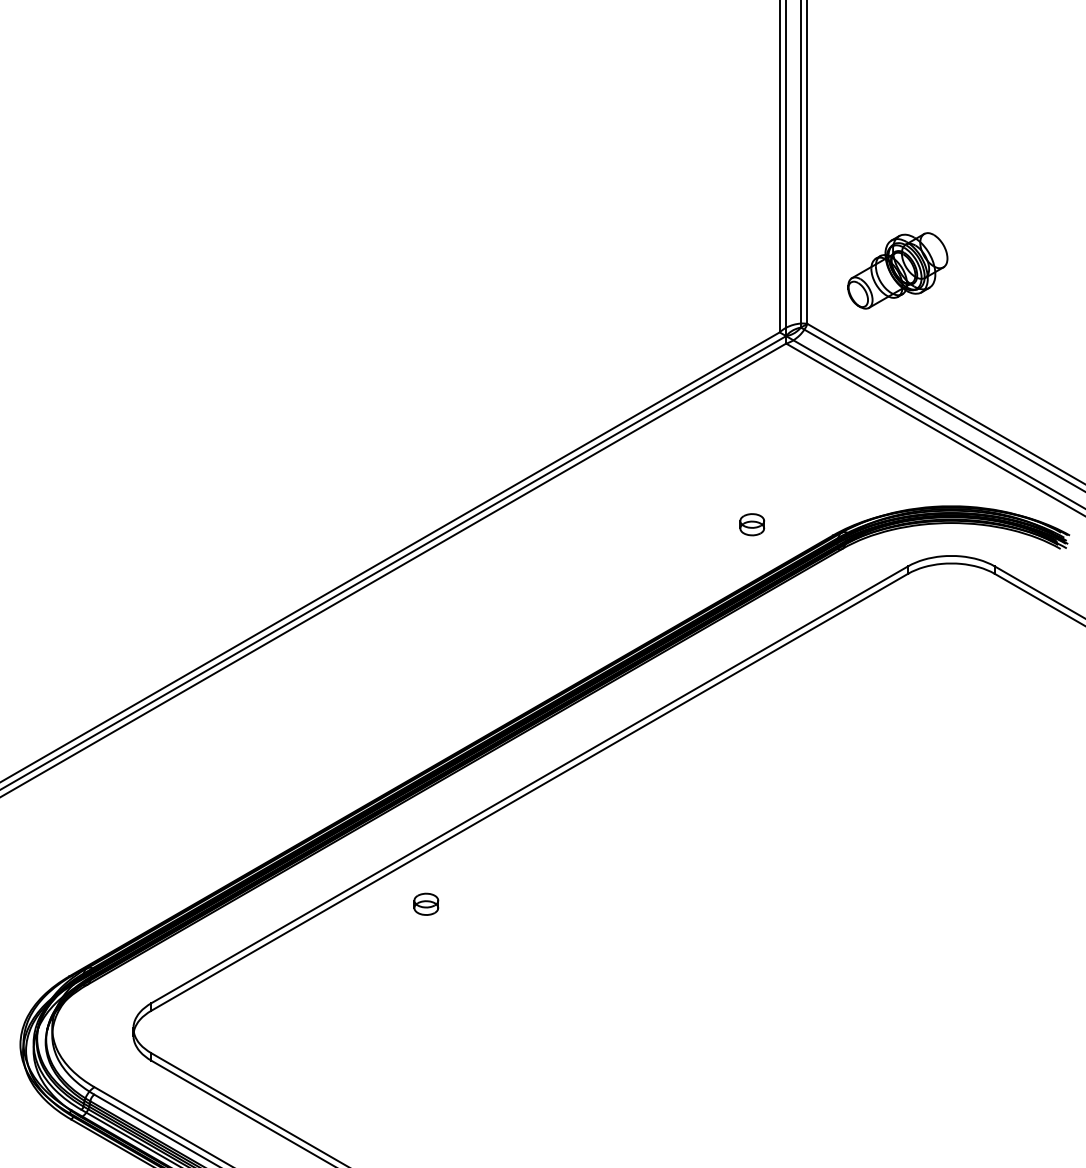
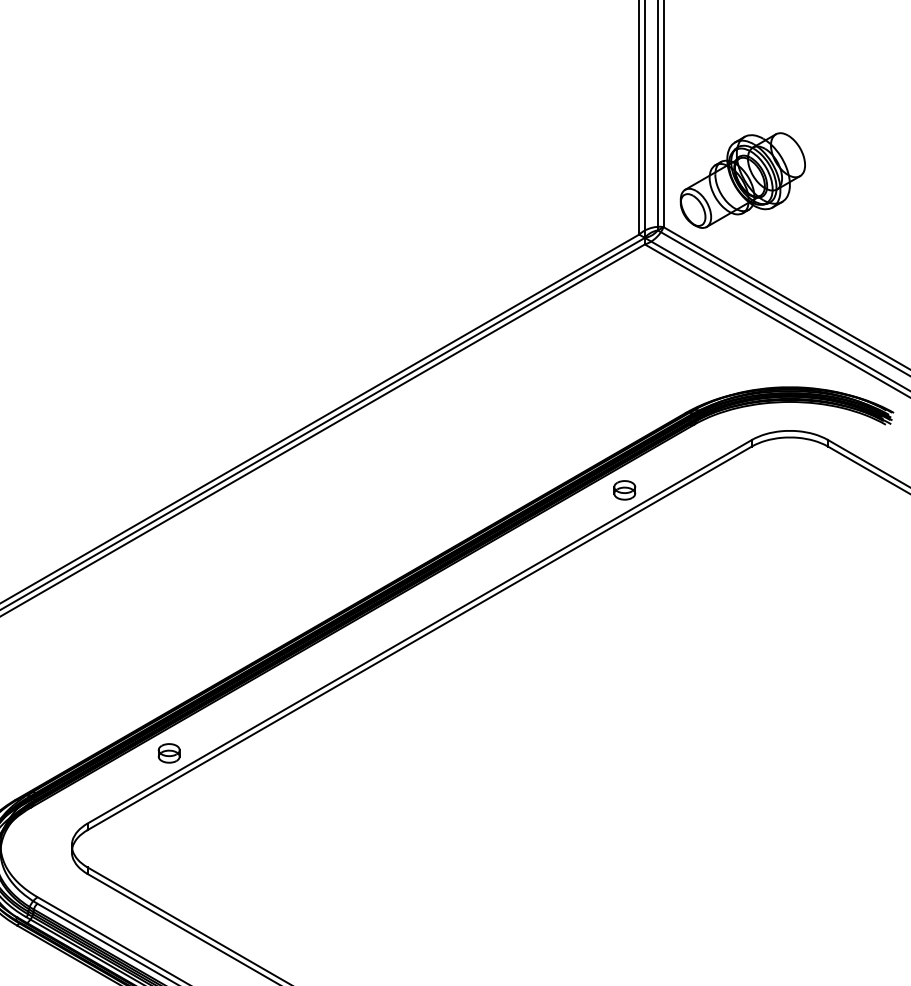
part: (897, 270) -> (742, 180), size x1.43
part: (752, 524) -> (624, 490), moved
part: (426, 903) -> (169, 752), moved

